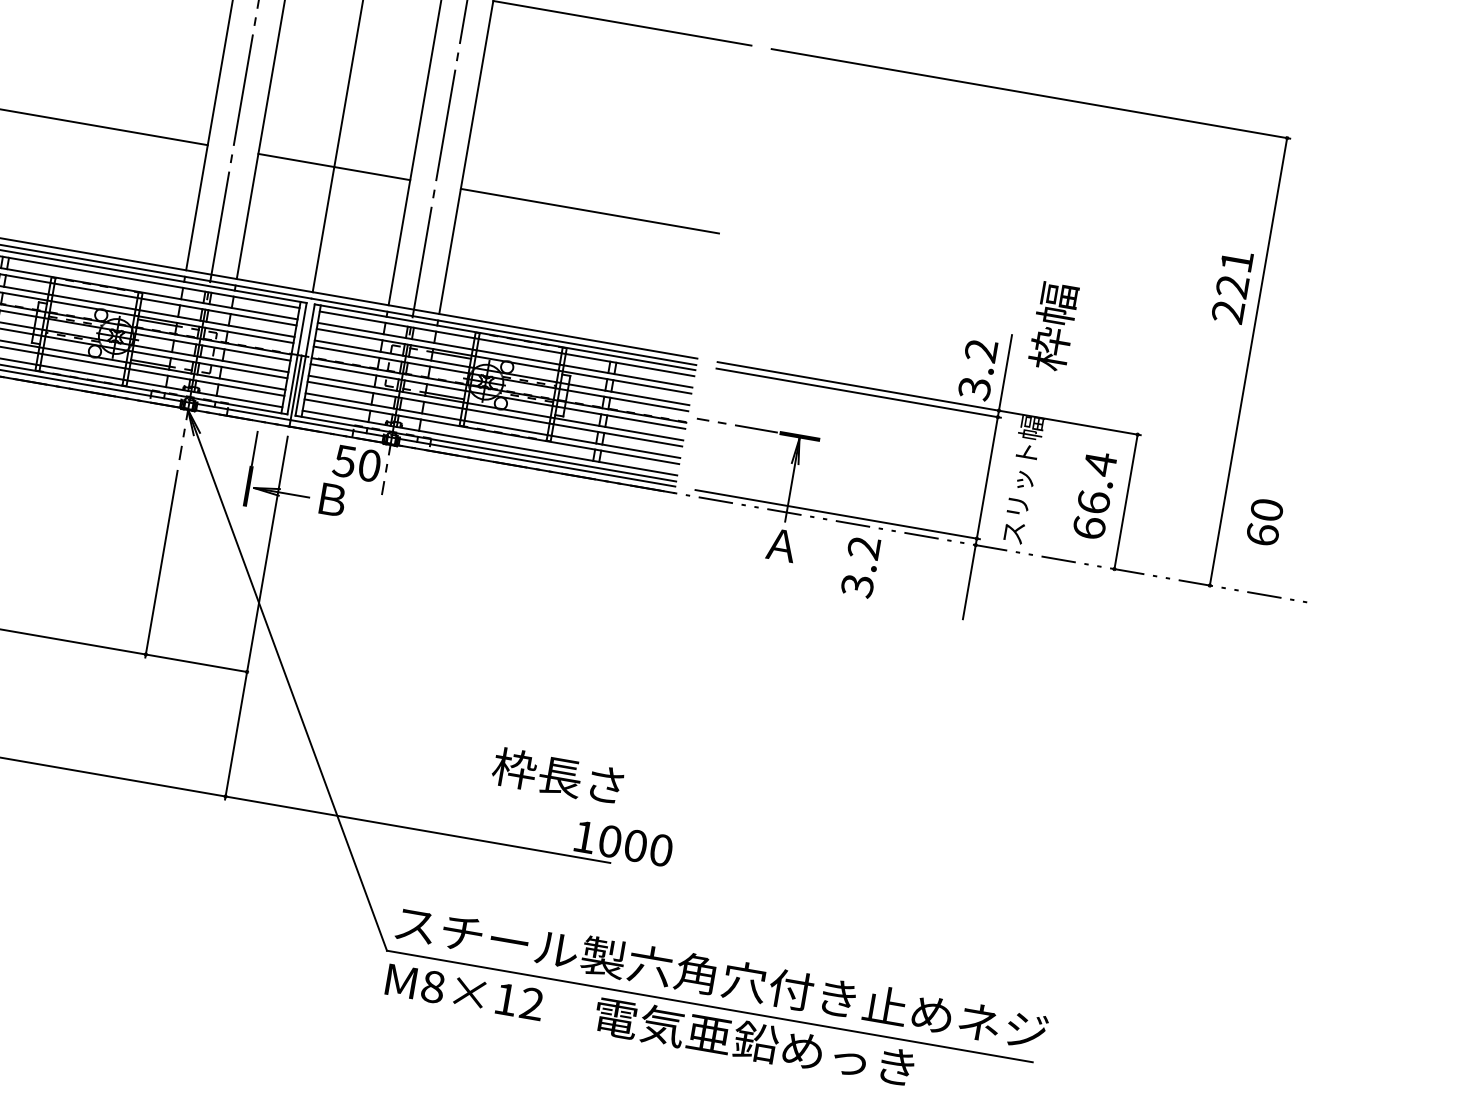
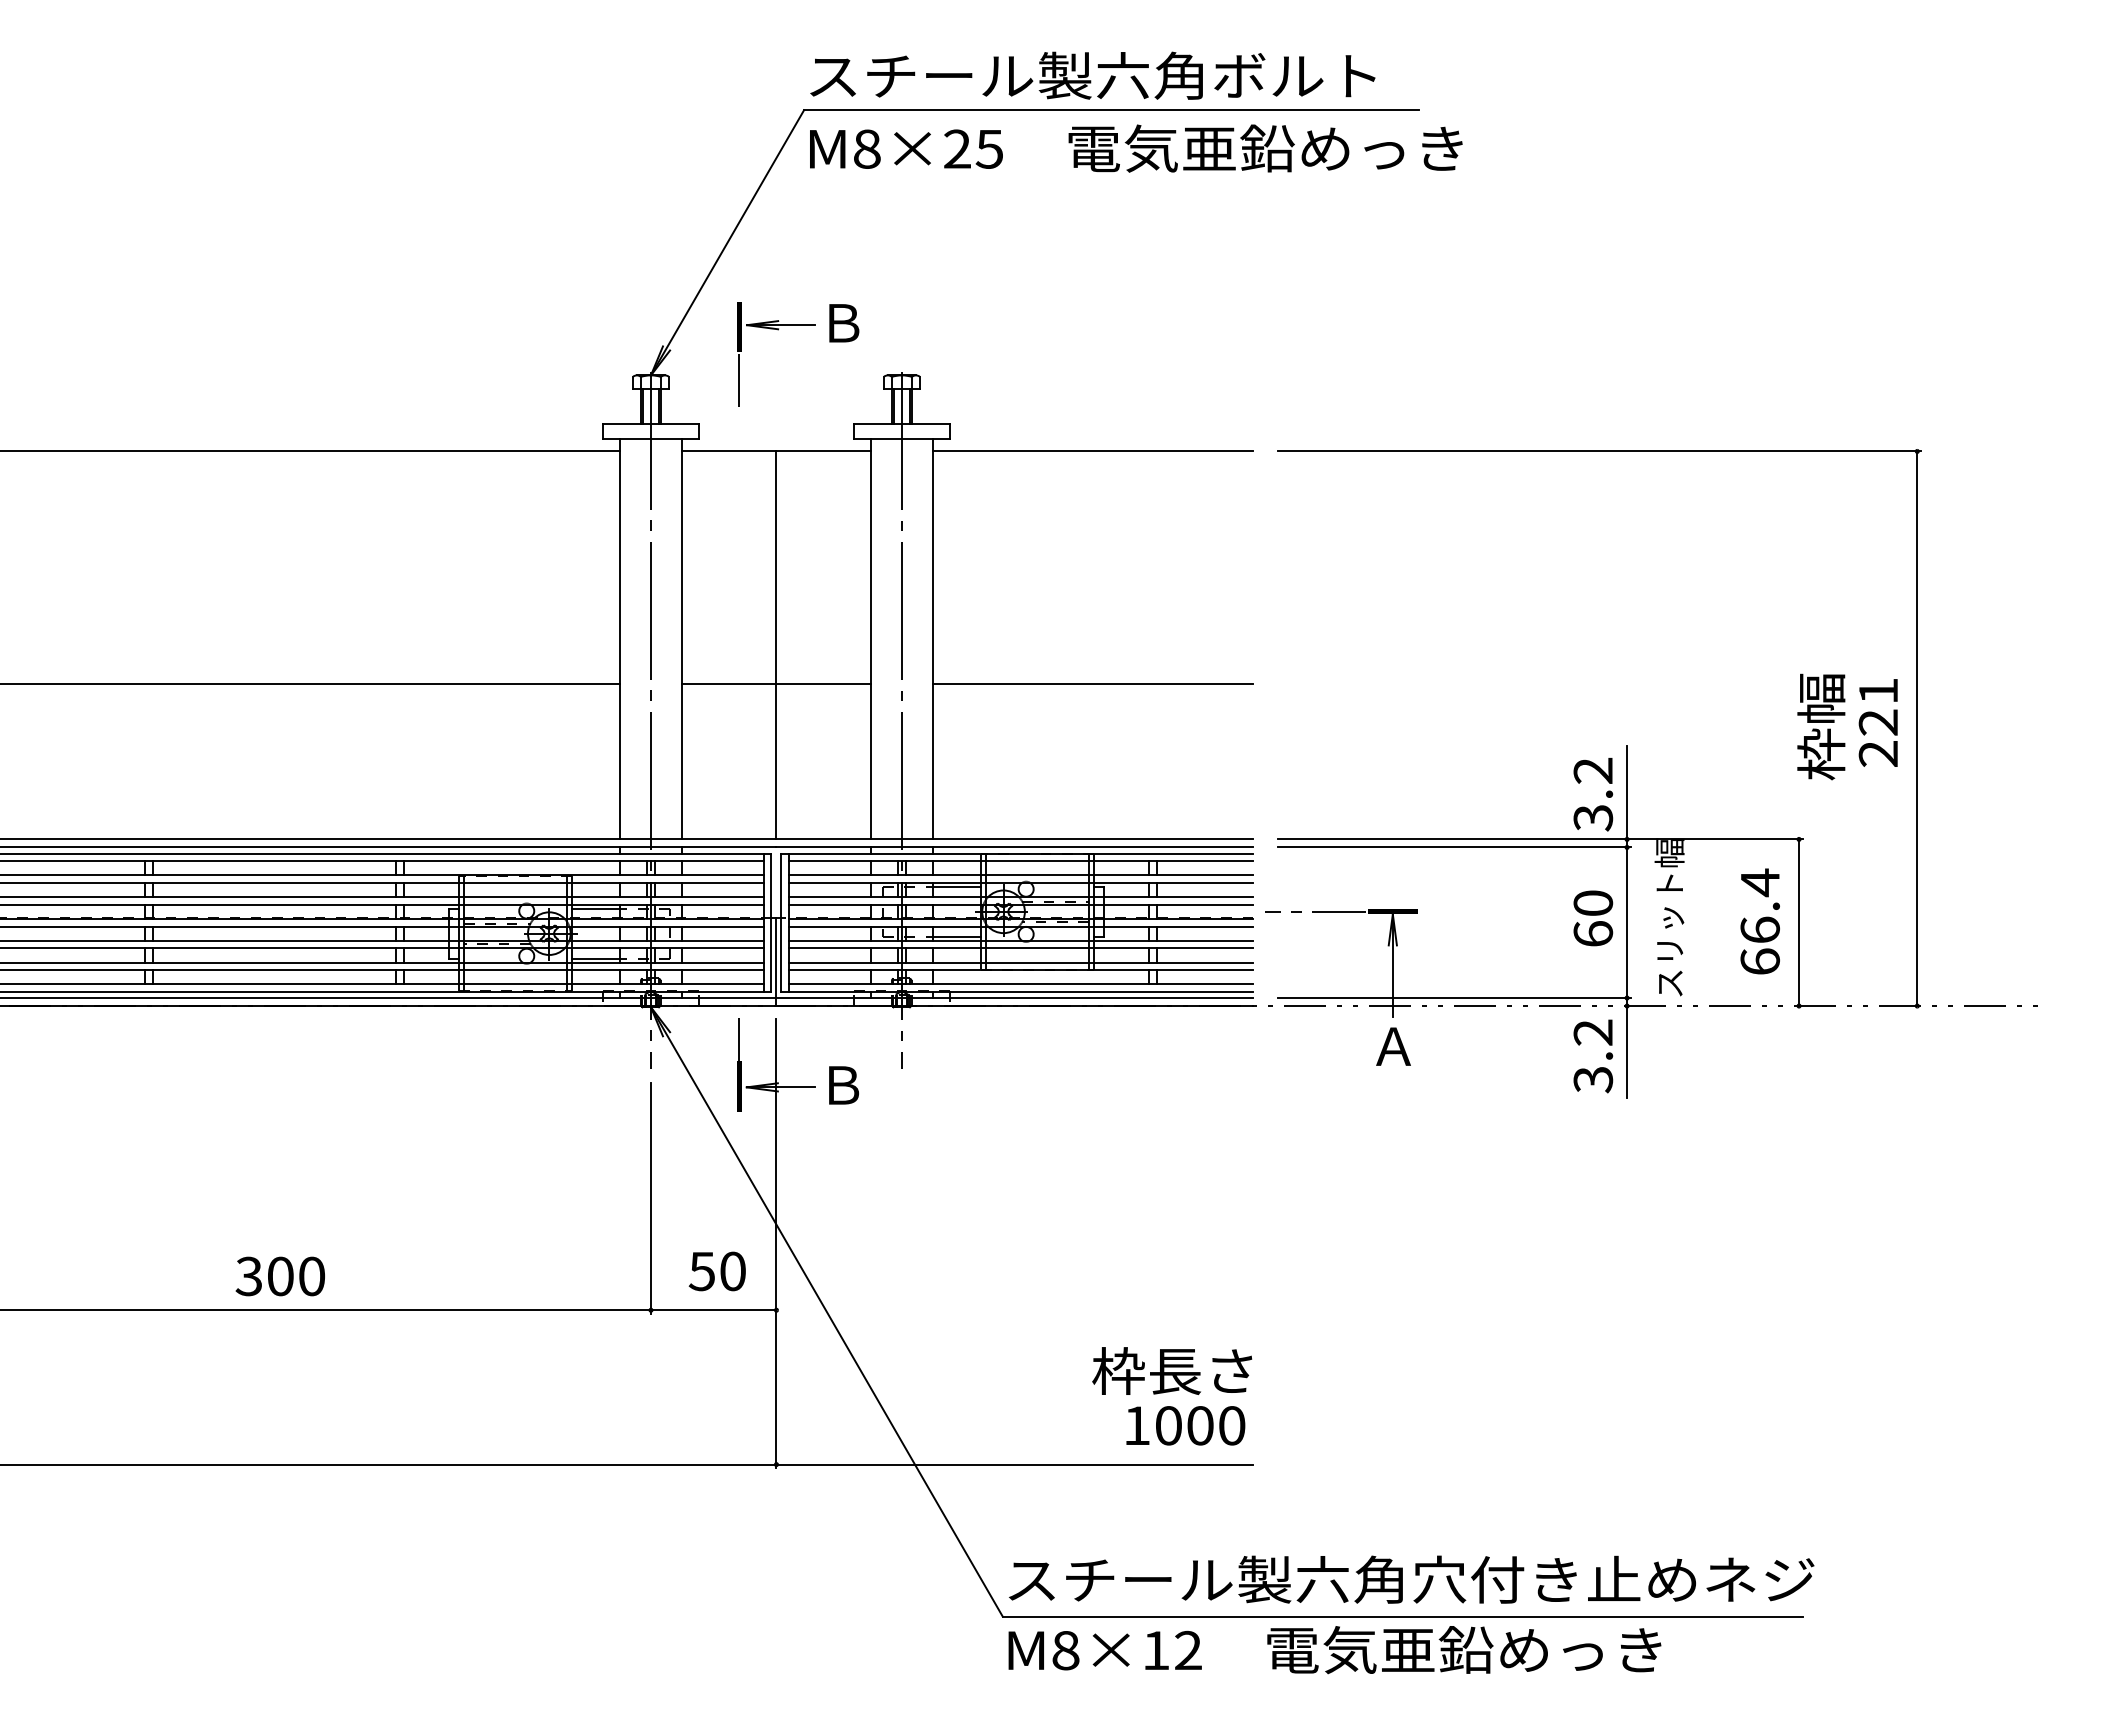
text: (1231, 286) -> (1877, 722), moved
text: (1053, 326) -> (1821, 726), moved
text: (356, 463) -> (716, 1271), moved
text: (1264, 522) -> (1593, 918), moved
text: (860, 567) -> (1593, 1056), moved
text: (623, 843) -> (1185, 1425), moved

